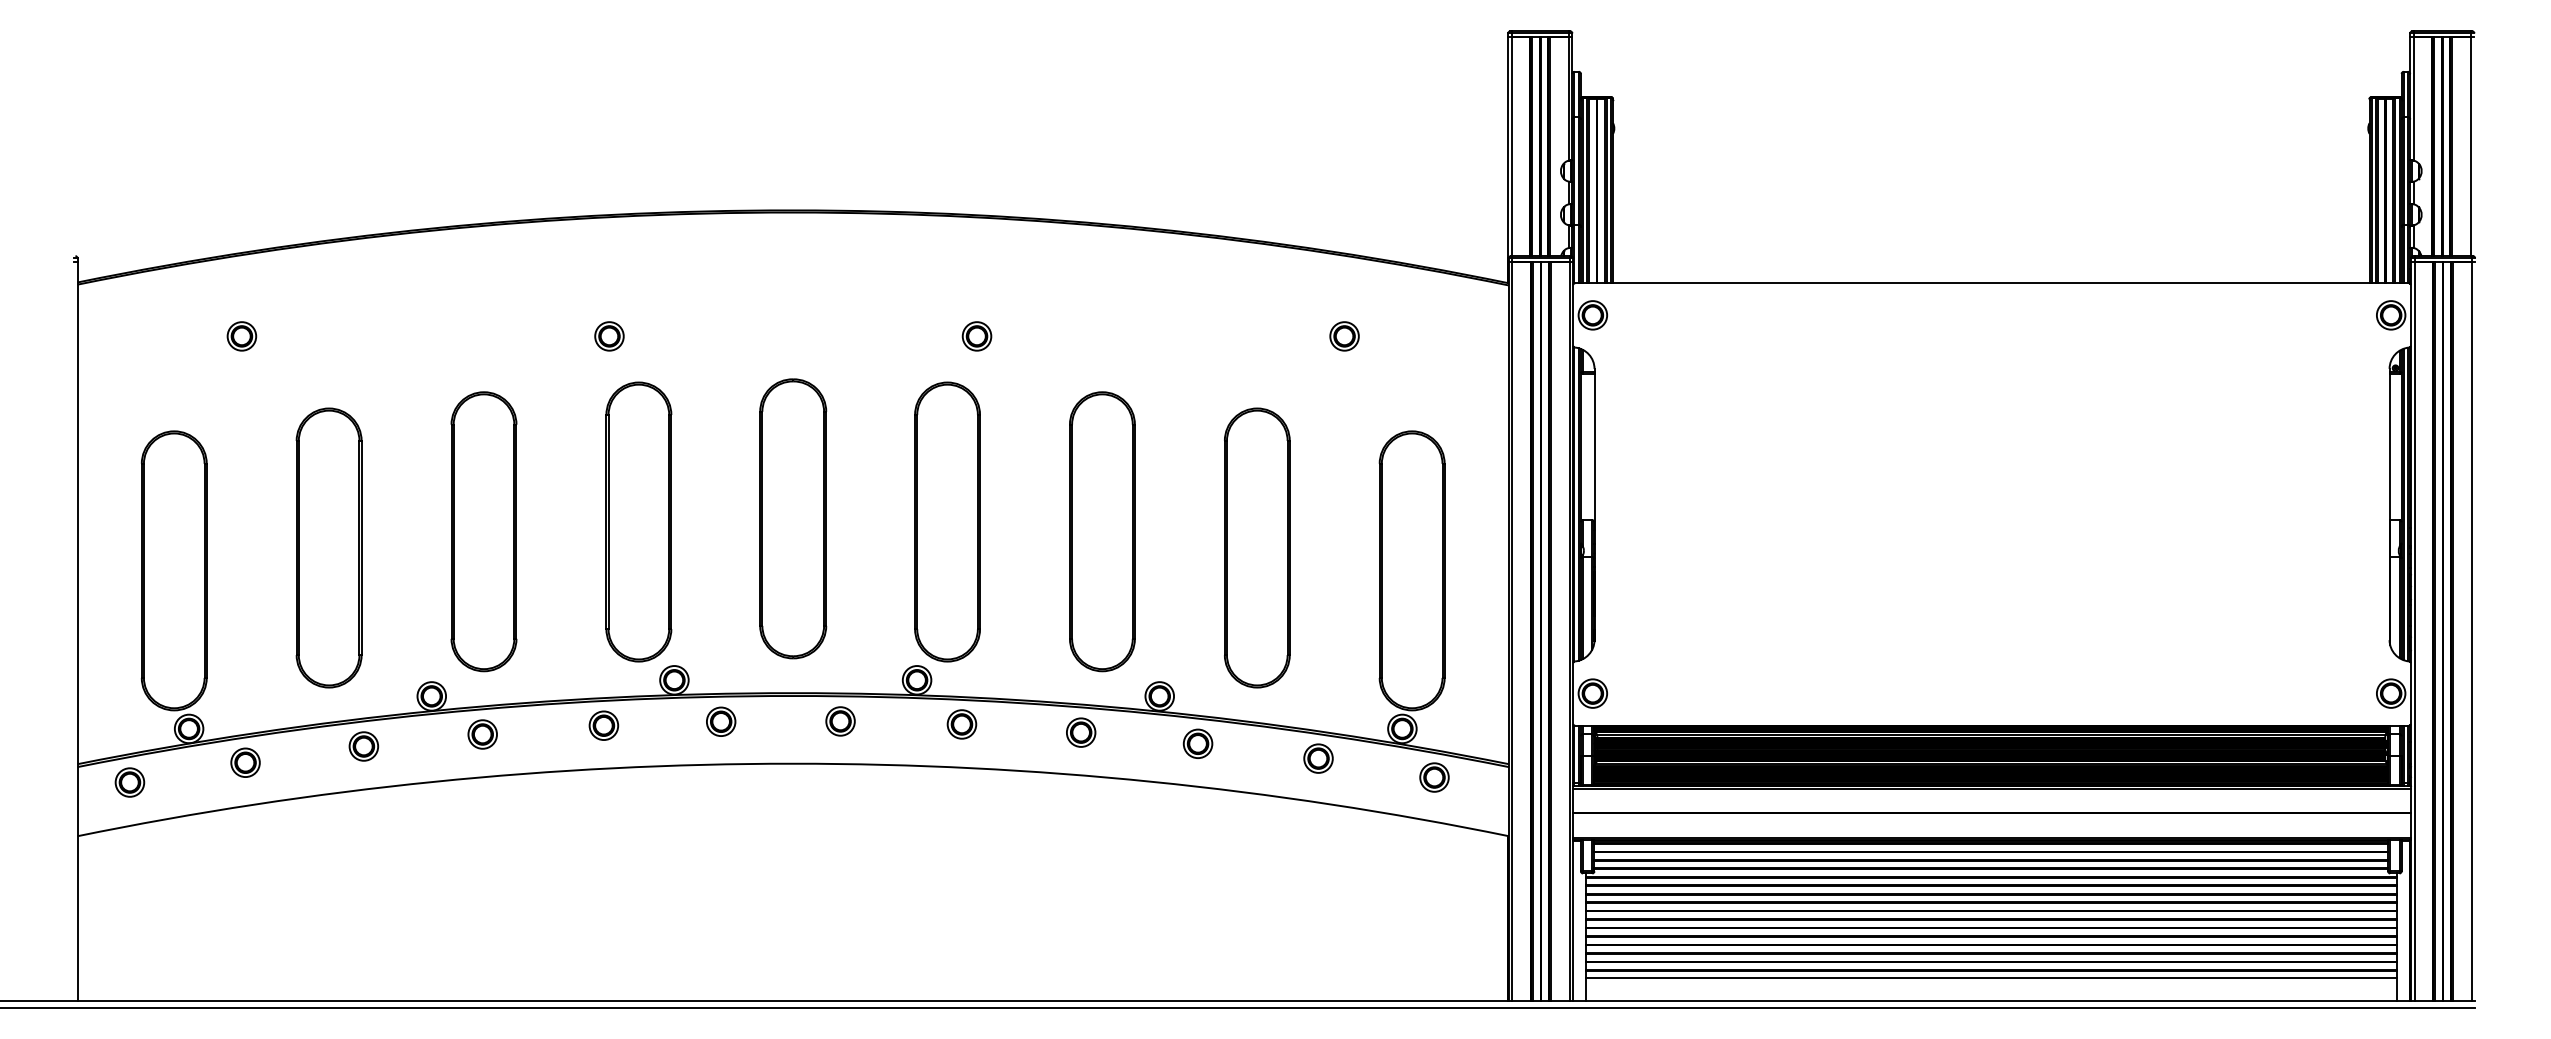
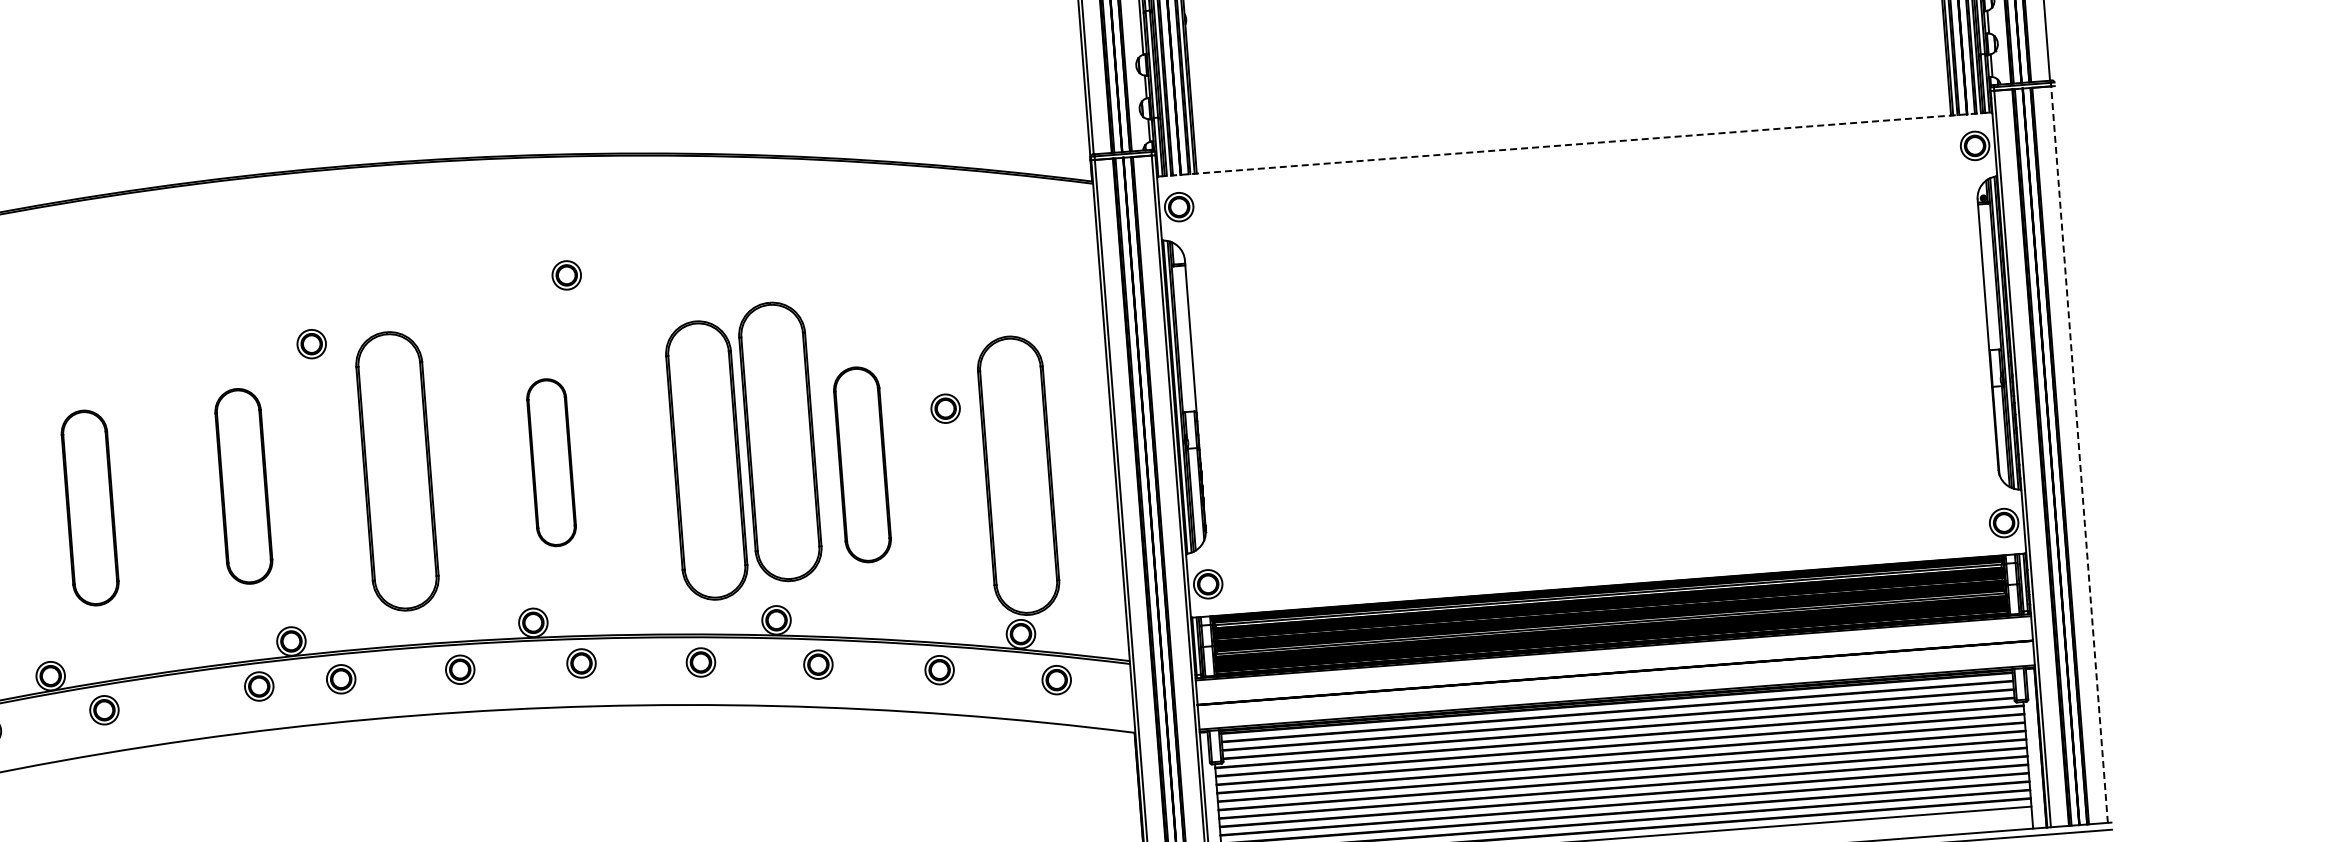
line: (1992, 283) -> (1575, 144), solid -> dashed
part: (609, 336) -> (311, 344), moved
part: (1344, 336) -> (945, 408), moved
part: (1177, 518) -> (780, 441), added
part: (638, 521) -> (243, 485), size x0.7
part: (947, 521) -> (551, 462), size x0.6
part: (483, 531) -> (89, 507), size x0.7
part: (1257, 547) -> (862, 464), size x0.7
line: (2471, 630) -> (2079, 453), solid -> dashed
part: (603, 725) -> (258, 686), moved

